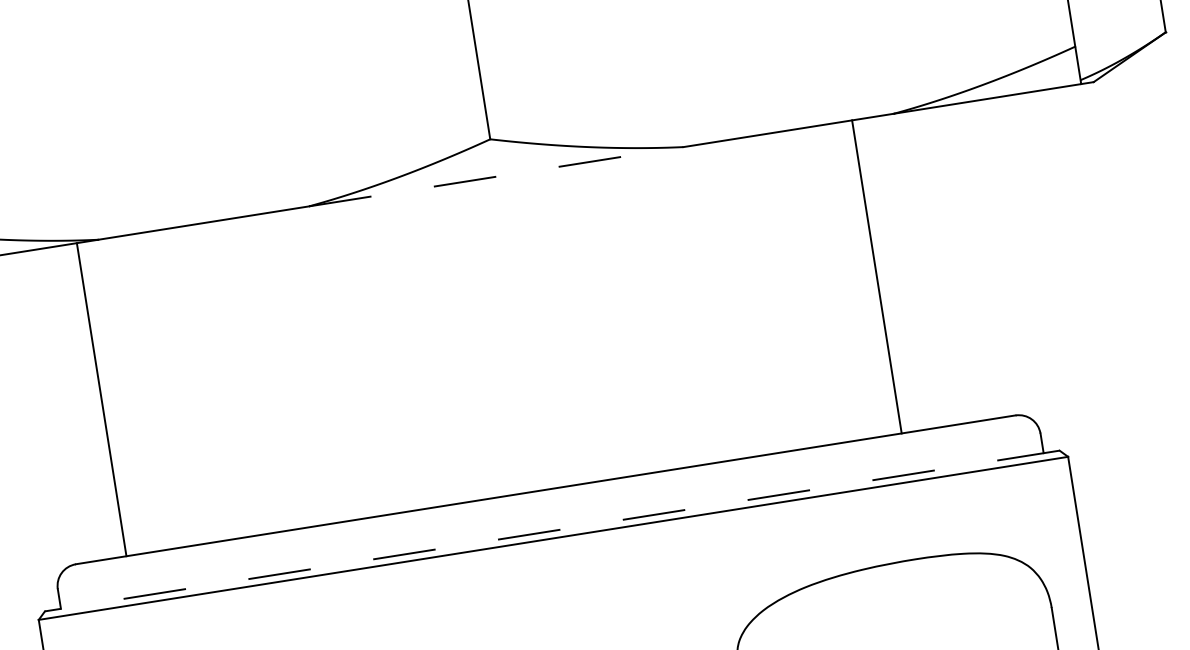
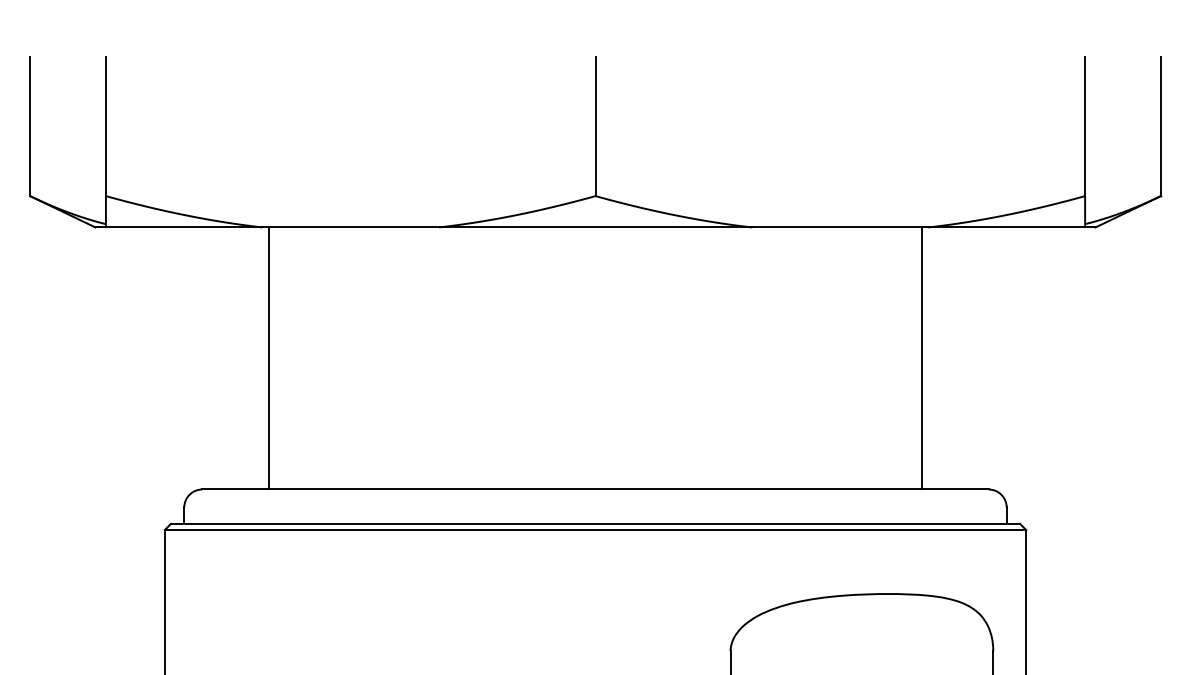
line: (496, 176) -> (595, 227), dashed -> solid
line: (877, 276) -> (922, 358), moved
line: (101, 399) -> (268, 358), moved
line: (552, 530) -> (595, 523), dashed -> solid

